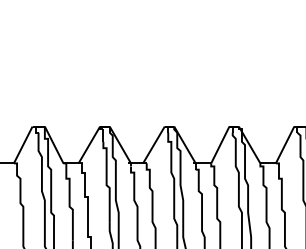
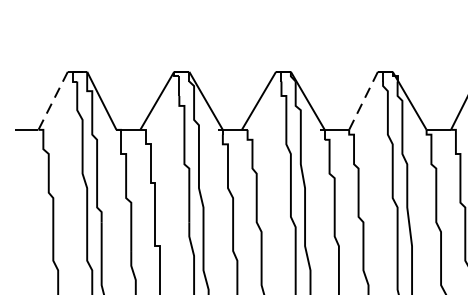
line: (23, 144) -> (53, 100), solid -> dashed
line: (220, 144) -> (363, 100), solid -> dashed

